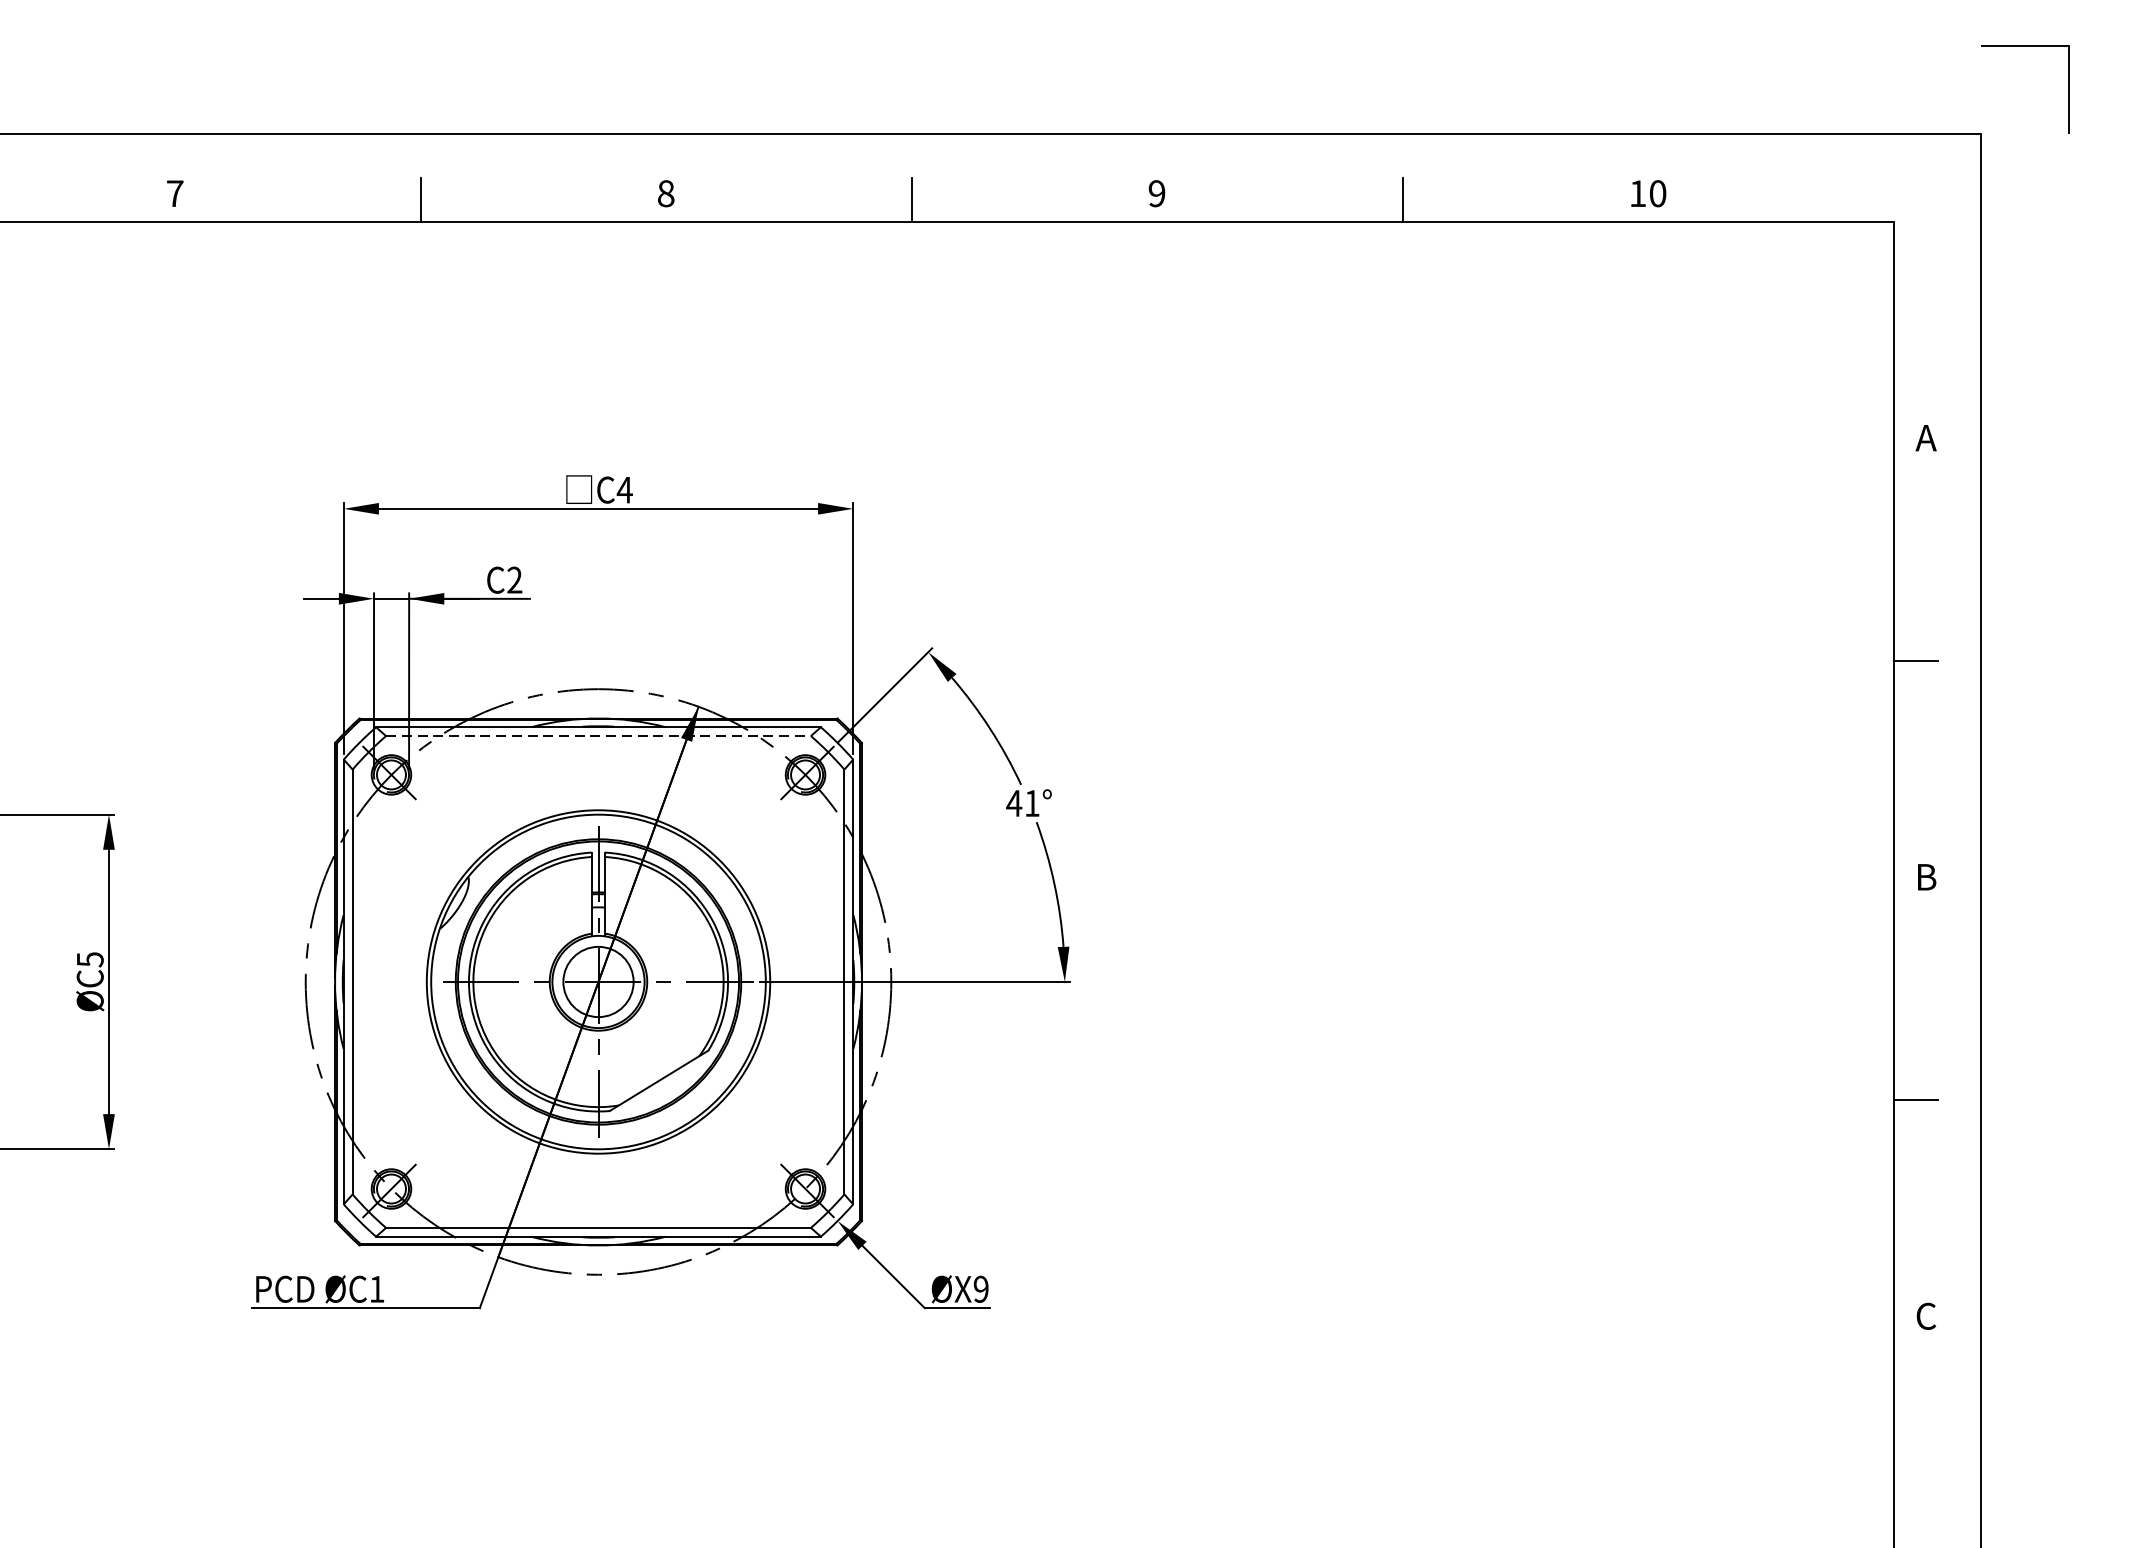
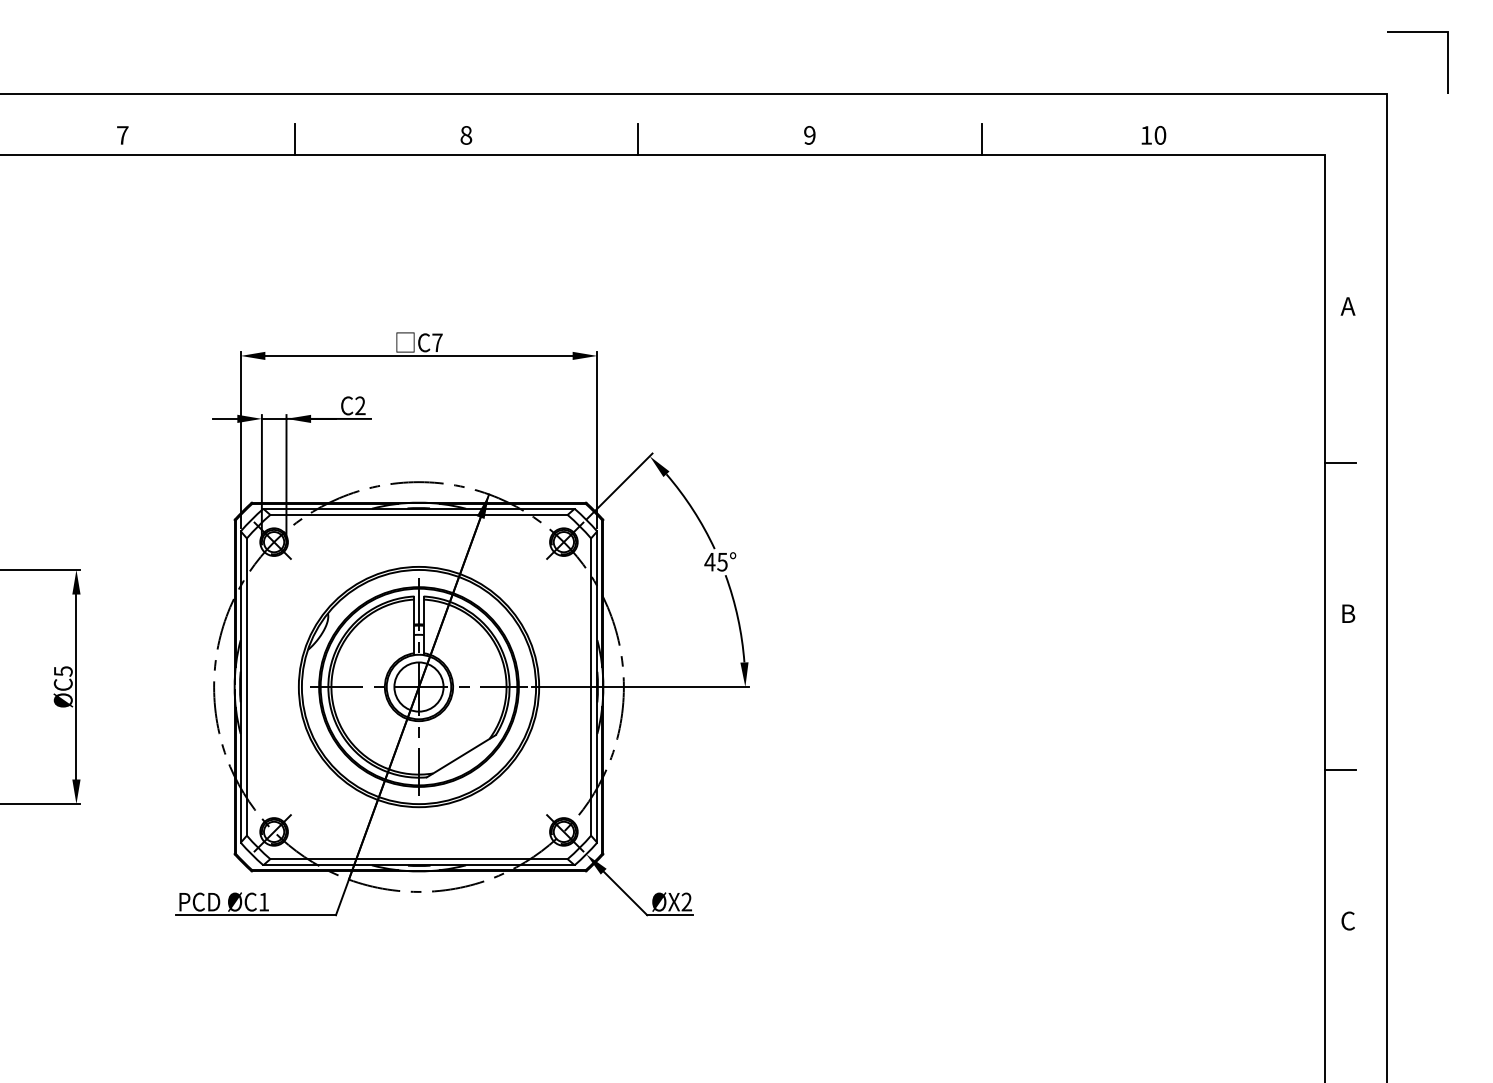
text: (624, 489) -> (437, 342), C4 -> C7
line: (599, 735) -> (419, 514), dashed -> solid
text: (1032, 804) -> (722, 562), 41° -> 45°
text: (980, 1289) -> (686, 902), ØX9 -> ØX2

